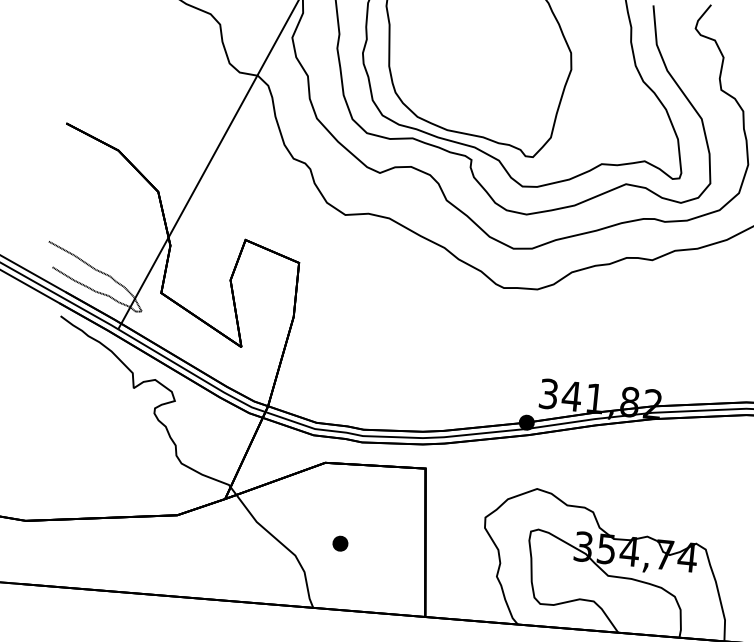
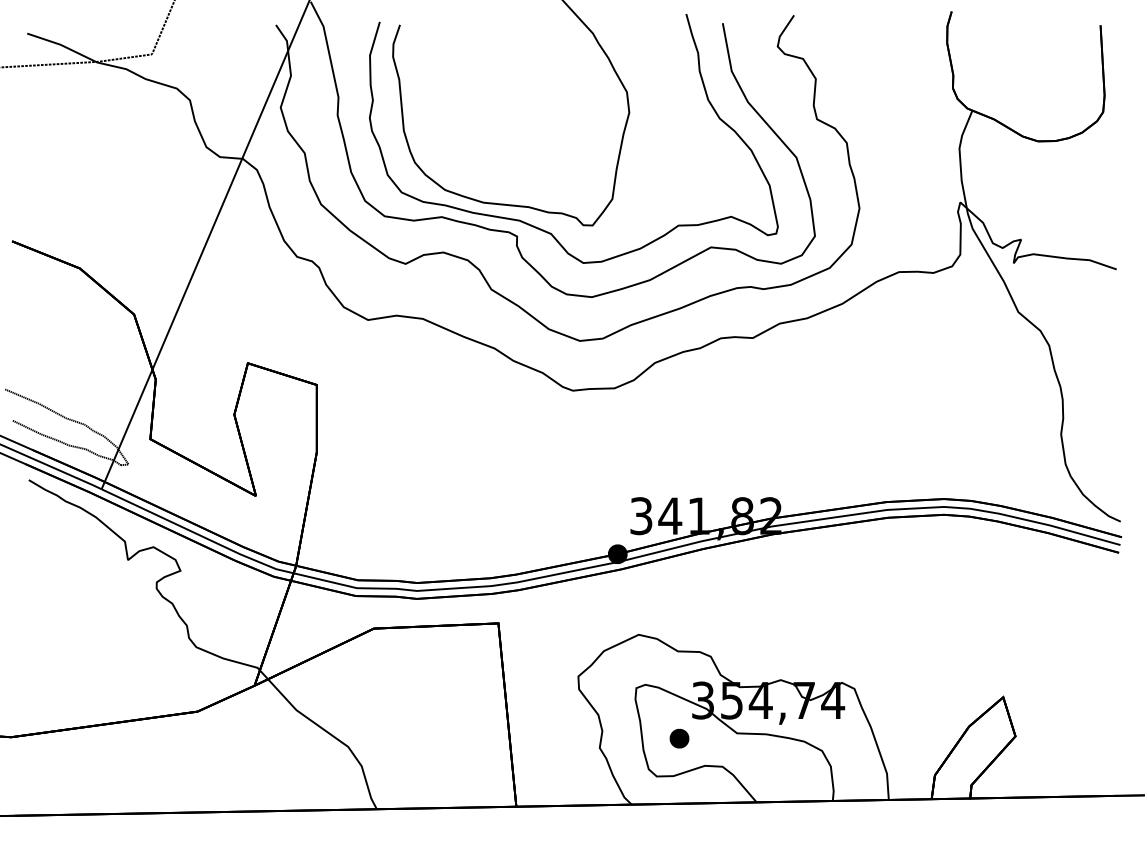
part: (340, 543) -> (679, 738), moved

